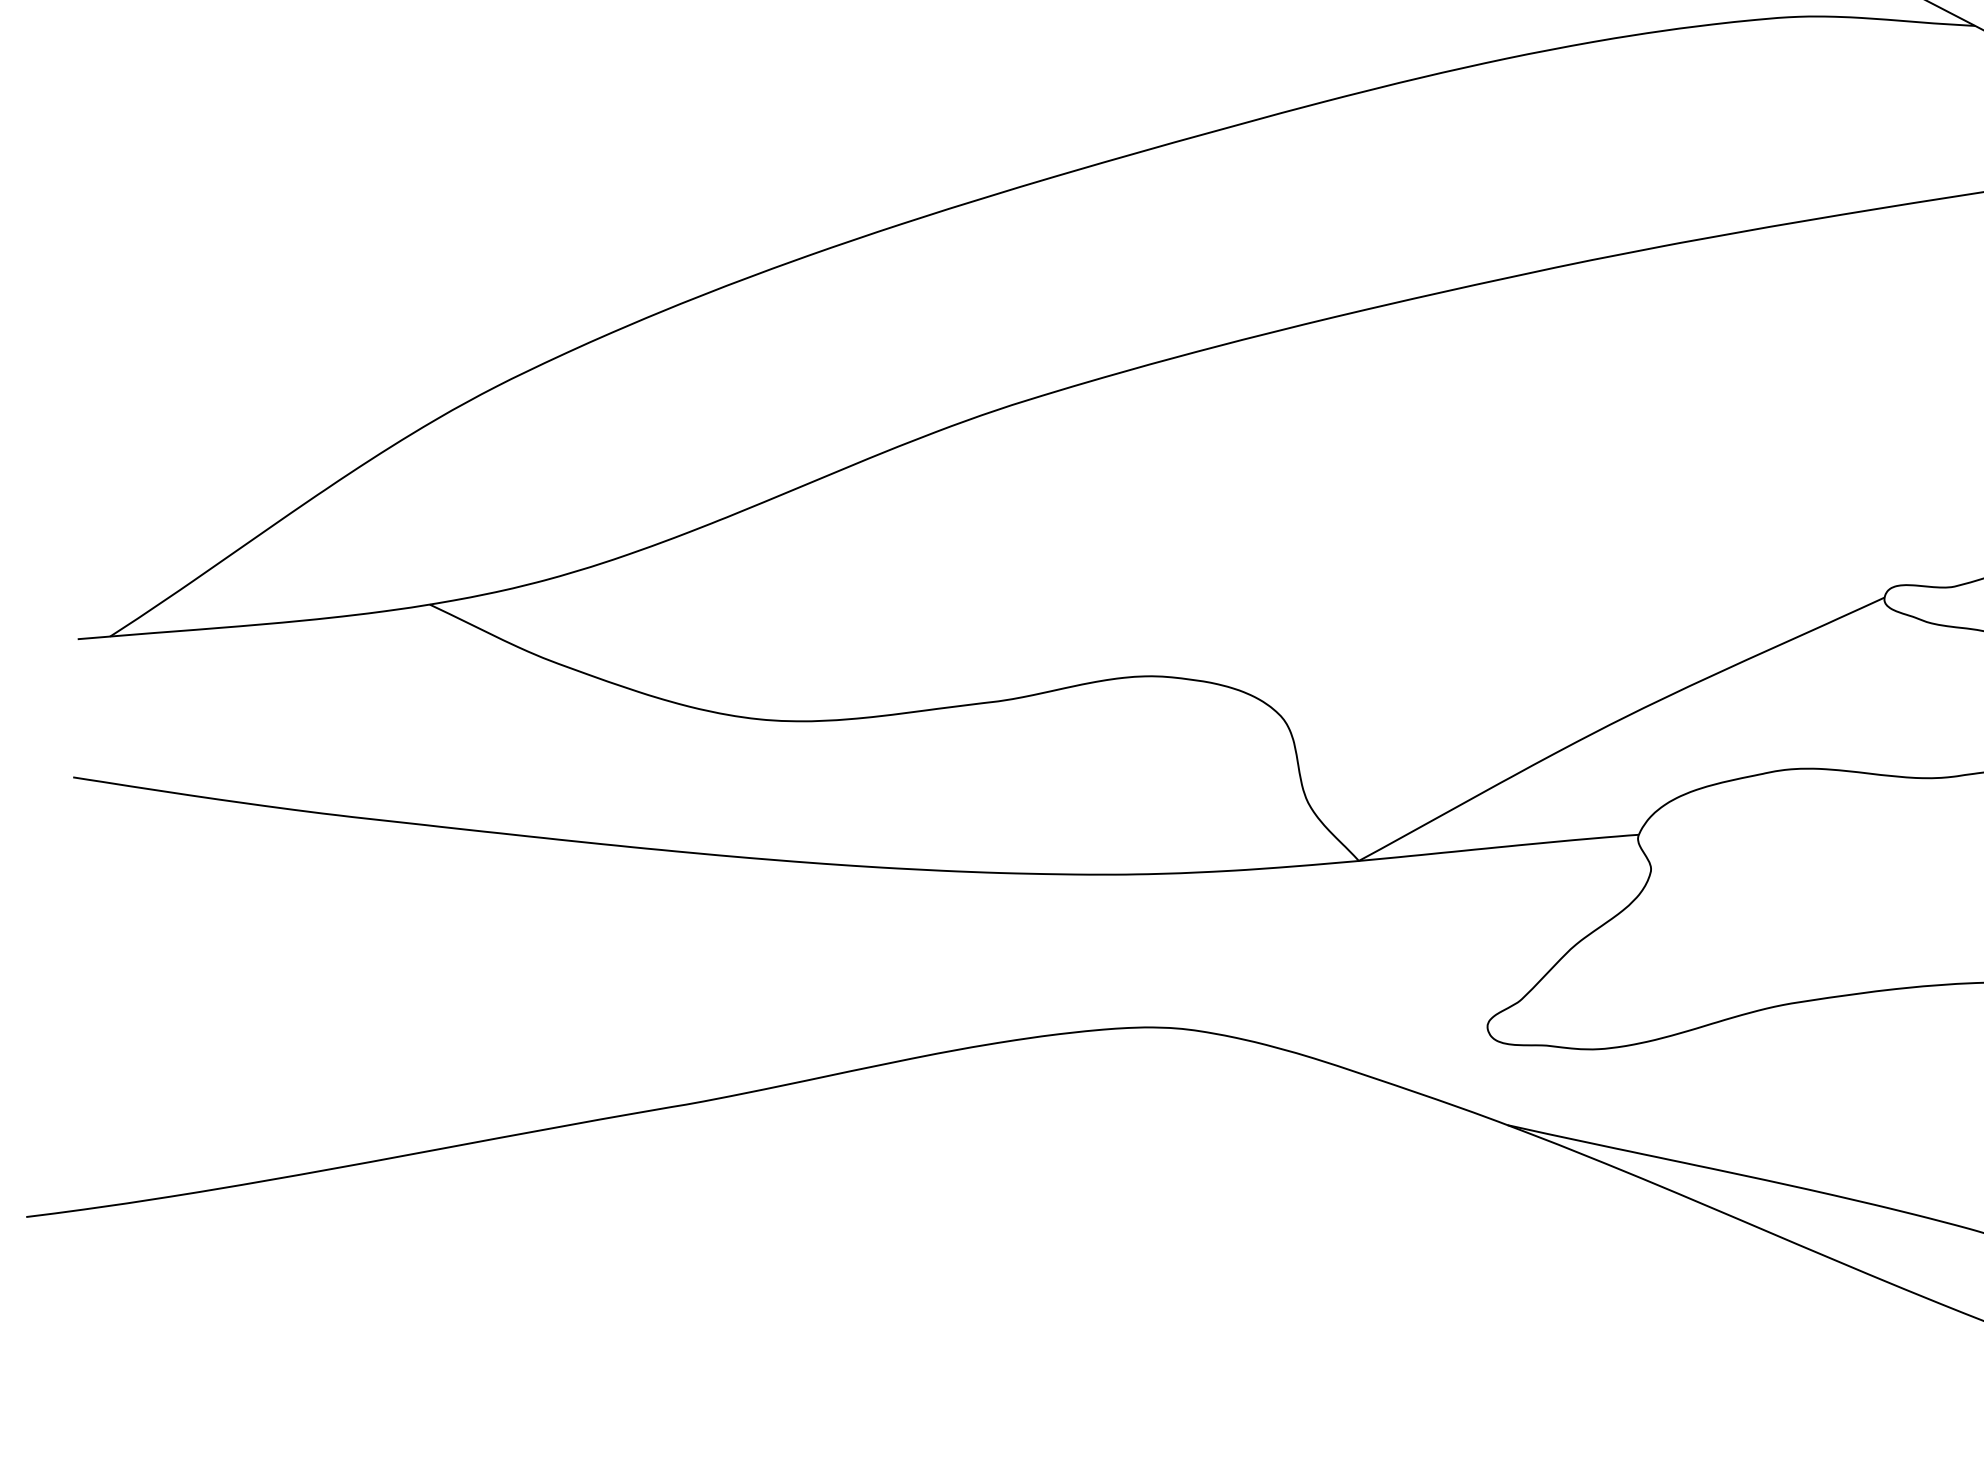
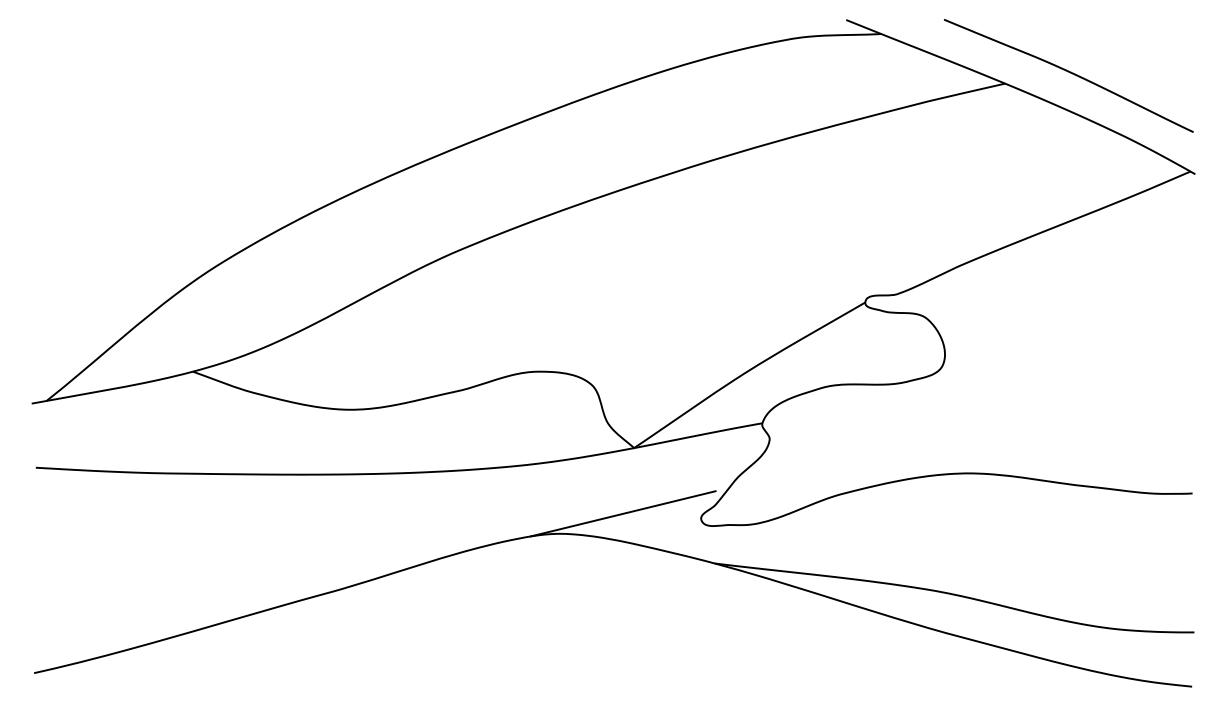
line: (1322, 998) -> (623, 513), added

